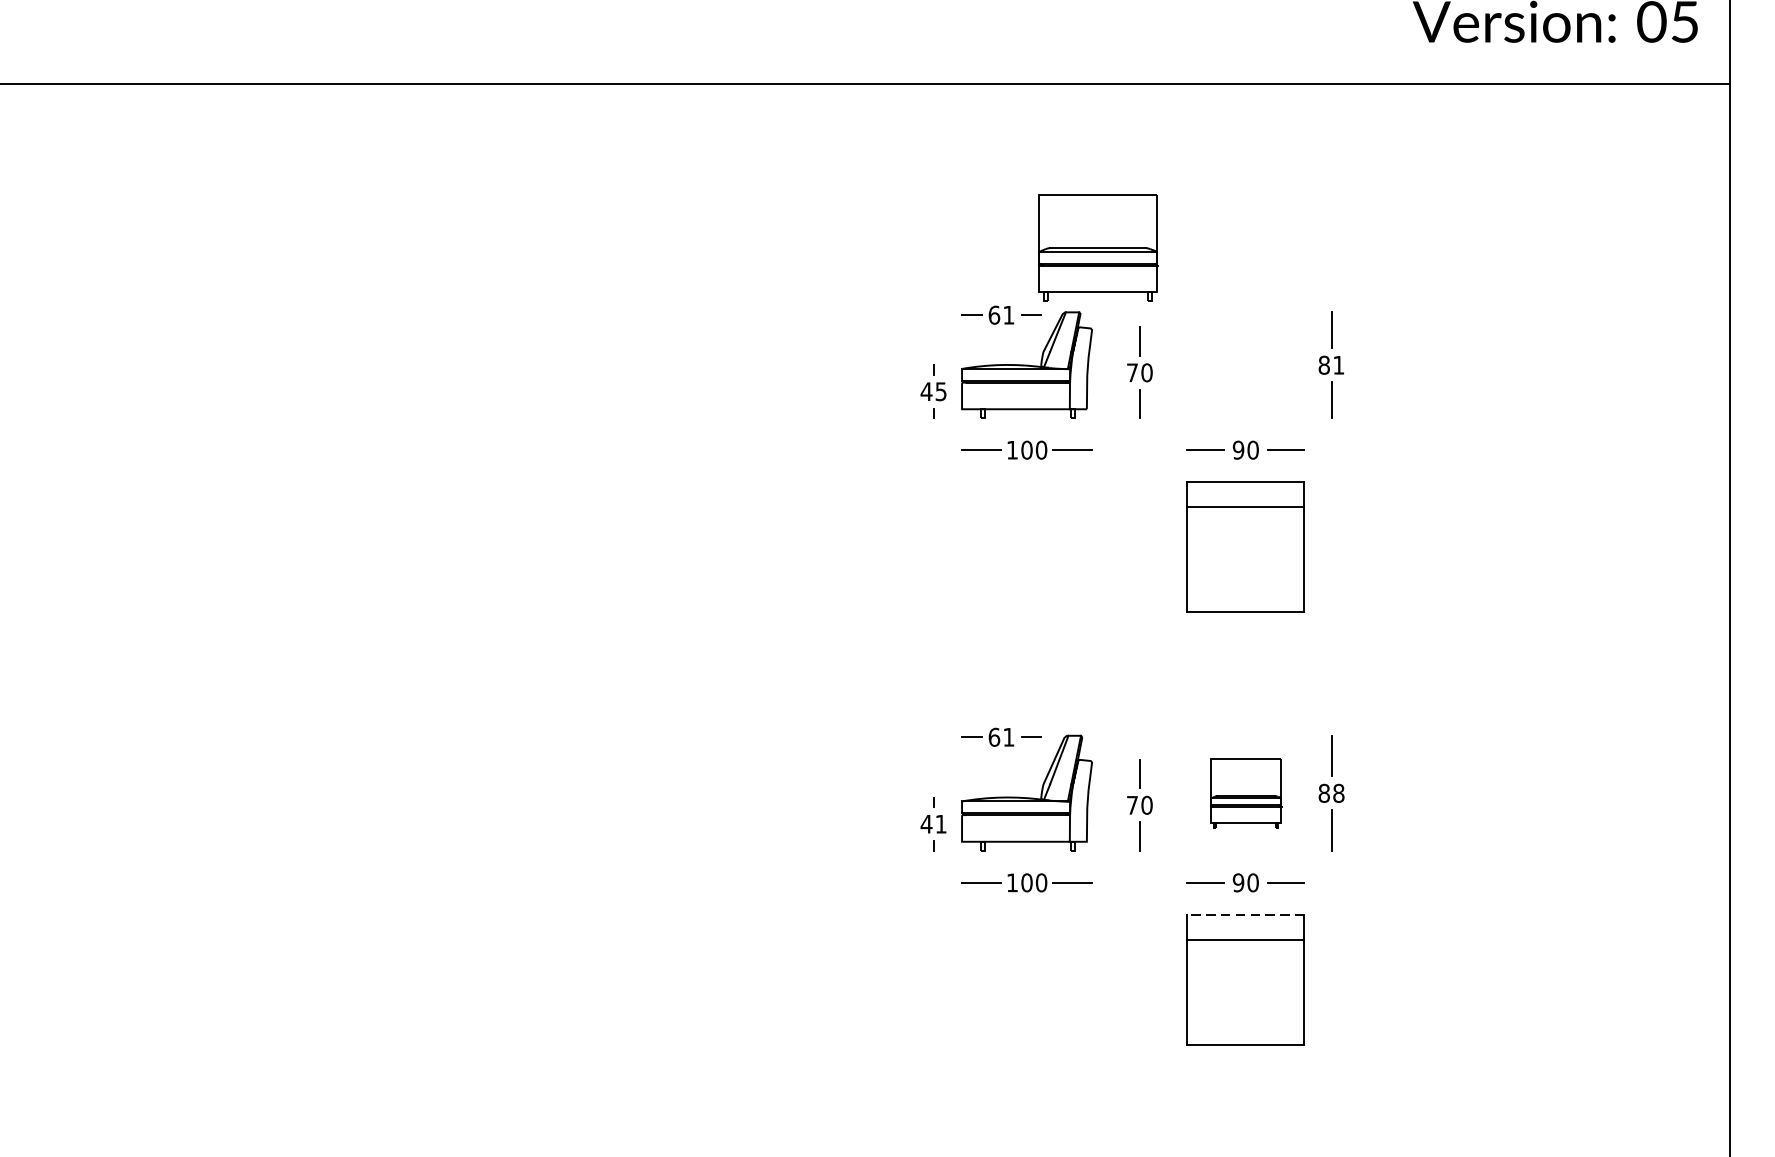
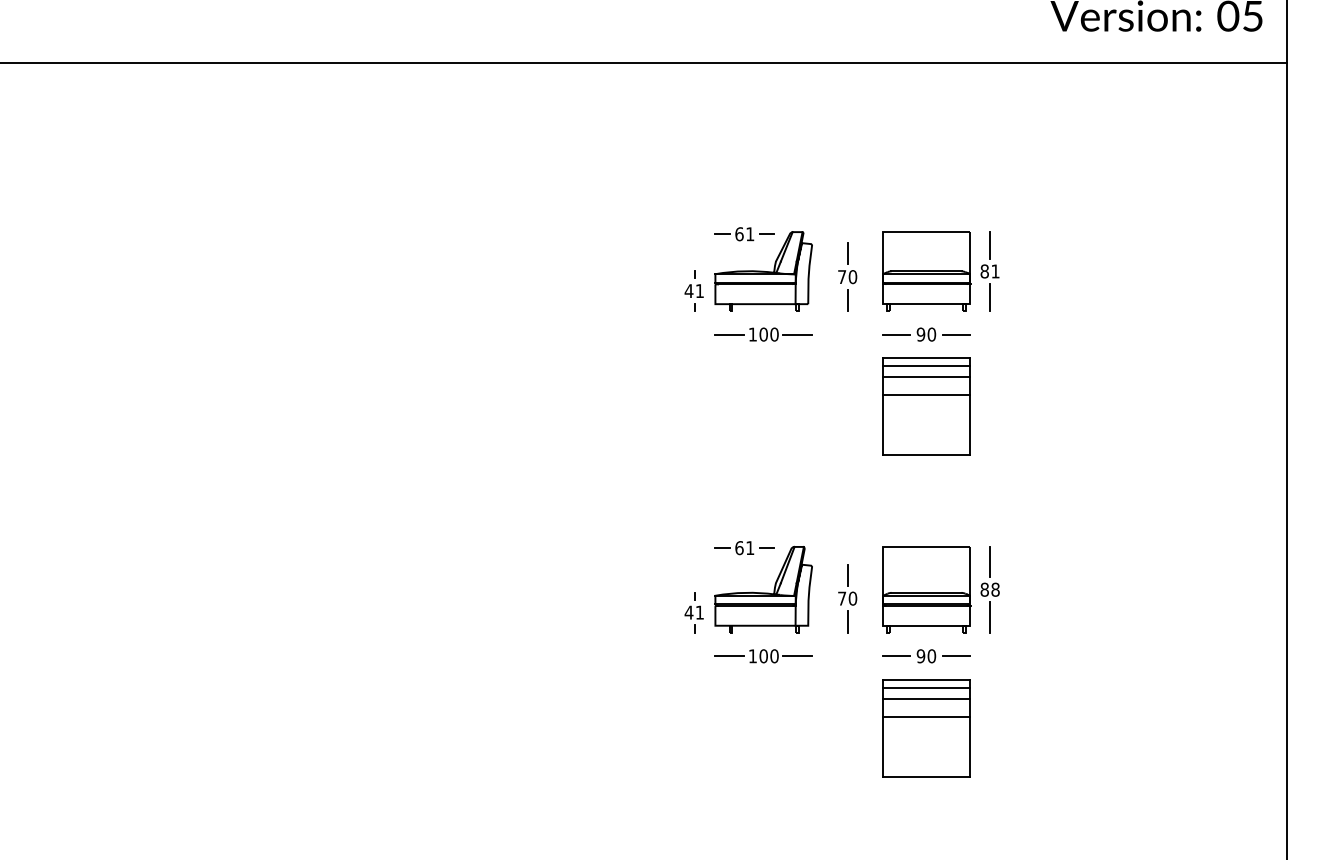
part: (1097, 248) -> (926, 271), moved
text: (940, 392) -> (699, 291), 45 -> 41
line: (1244, 493) -> (925, 366), added
line: (1244, 532) -> (925, 395), added
part: (1245, 793) -> (926, 589), size x1.67
line: (1245, 914) -> (926, 679), dashed -> solid
line: (1244, 924) -> (925, 687), added
line: (1244, 963) -> (925, 716), added

